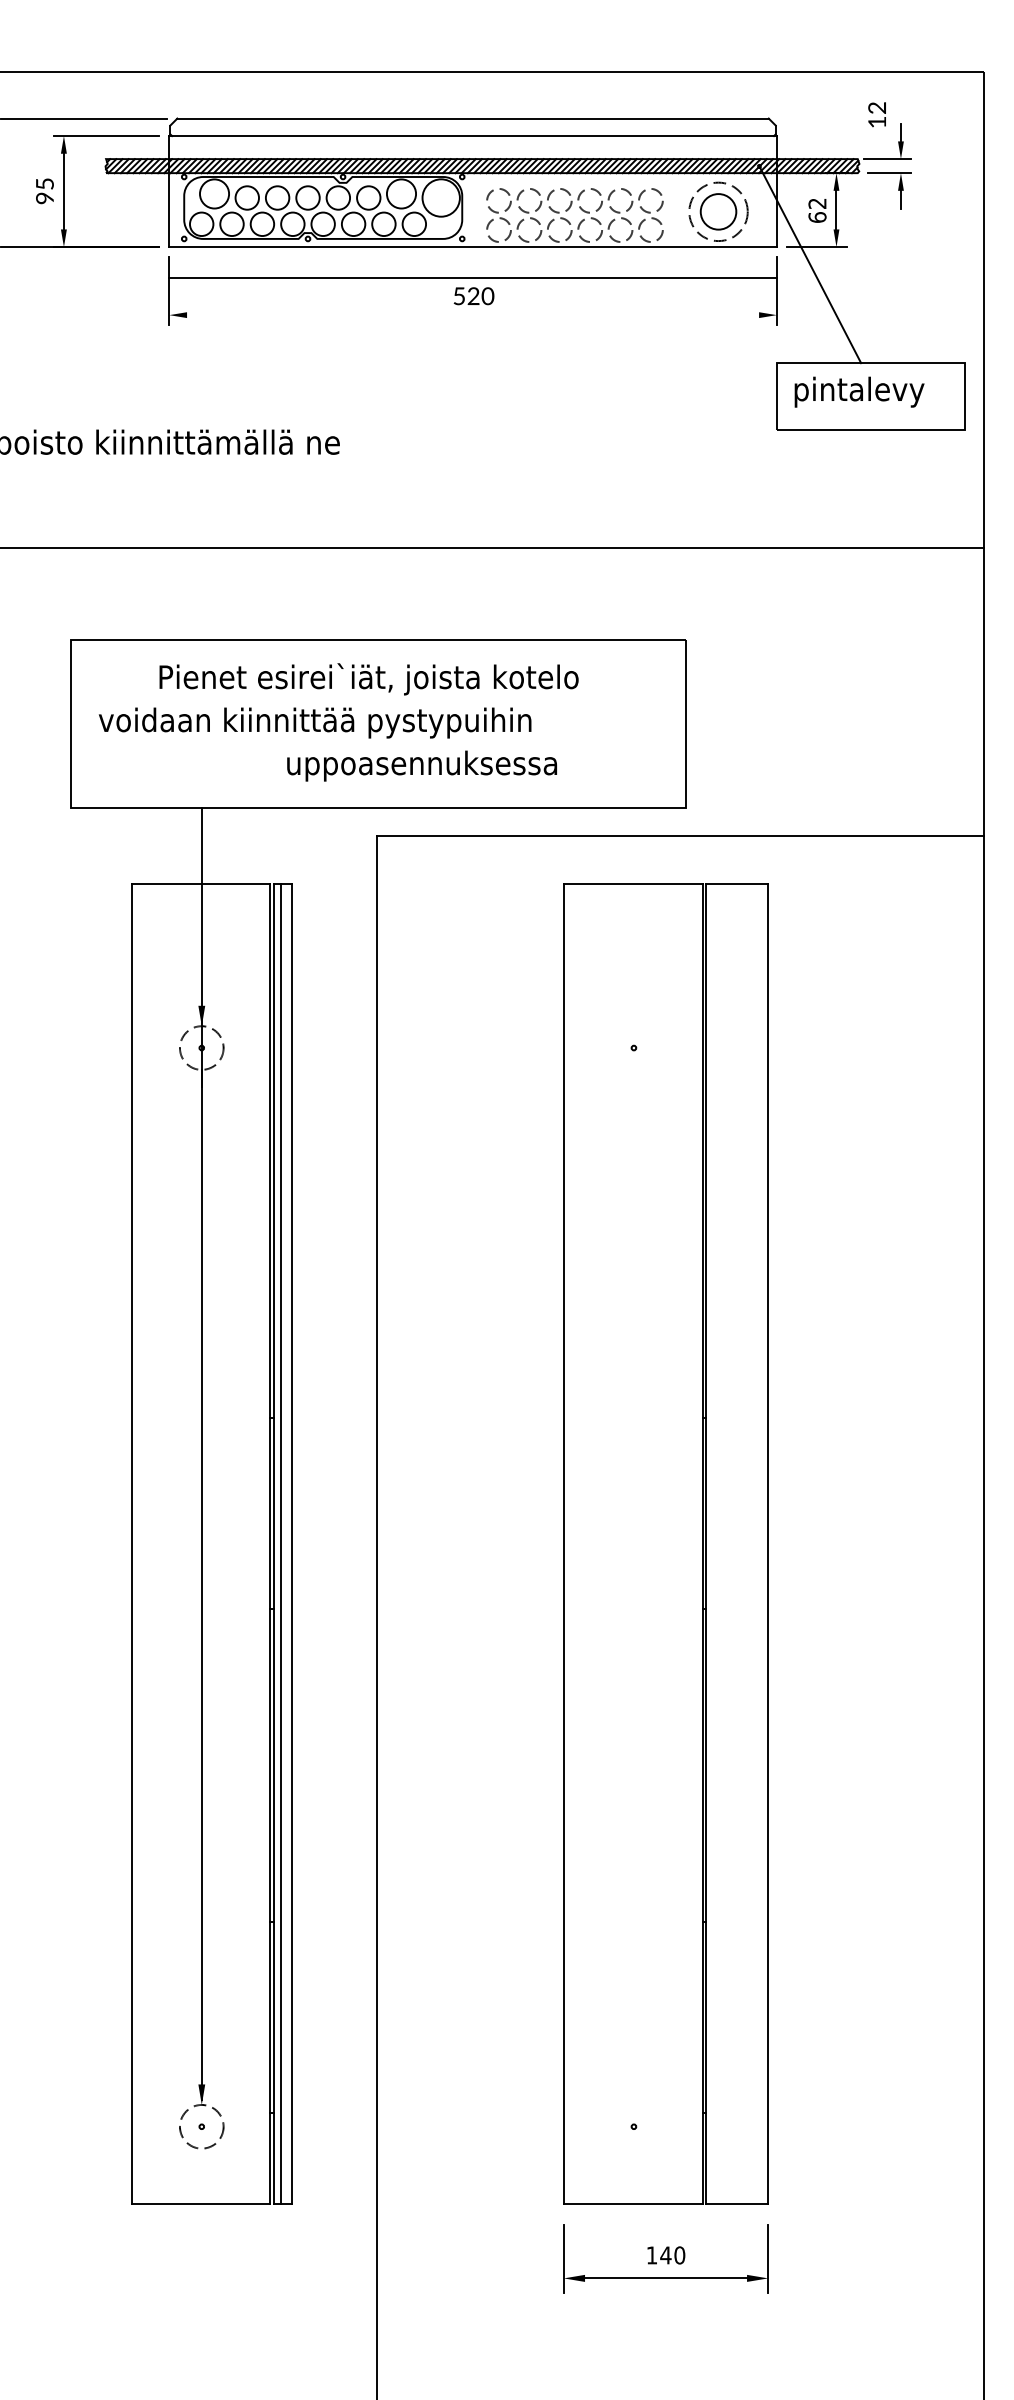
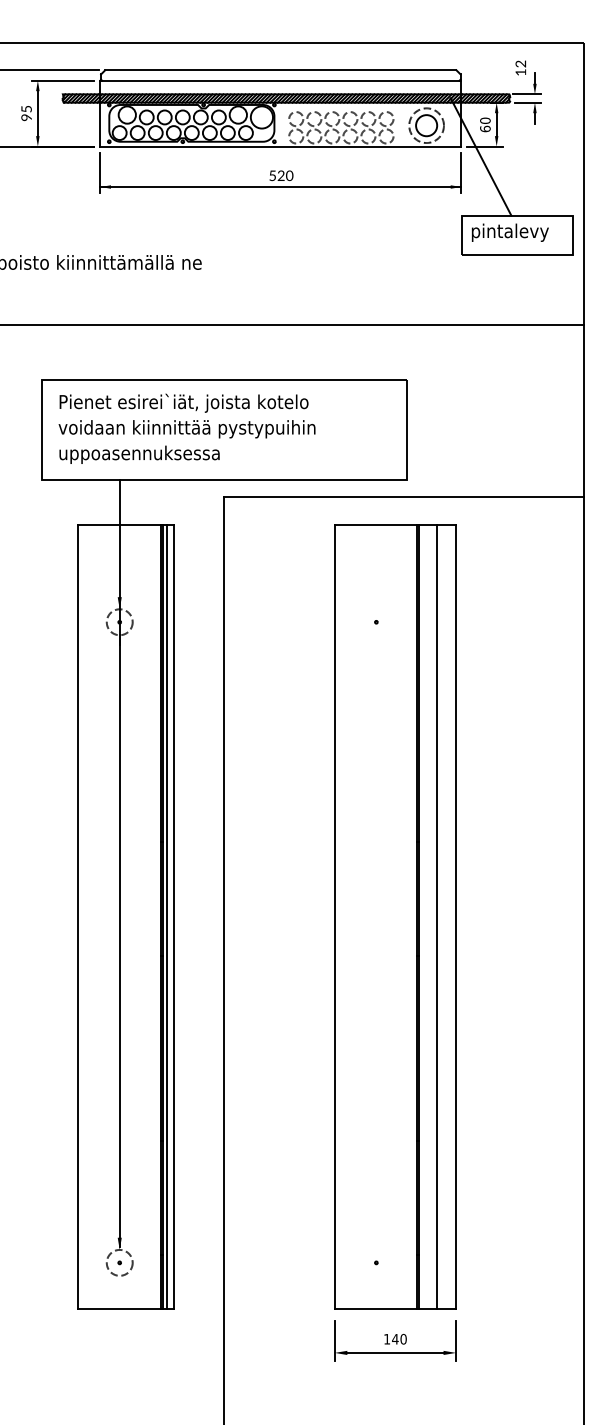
text: (817, 203) -> (485, 120), 62 -> 60
line: (472, 278) -> (280, 187), moved
text: (368, 677) -> (183, 402), moved
text: (421, 765) -> (139, 454), moved
line: (735, 1543) -> (436, 916), added

